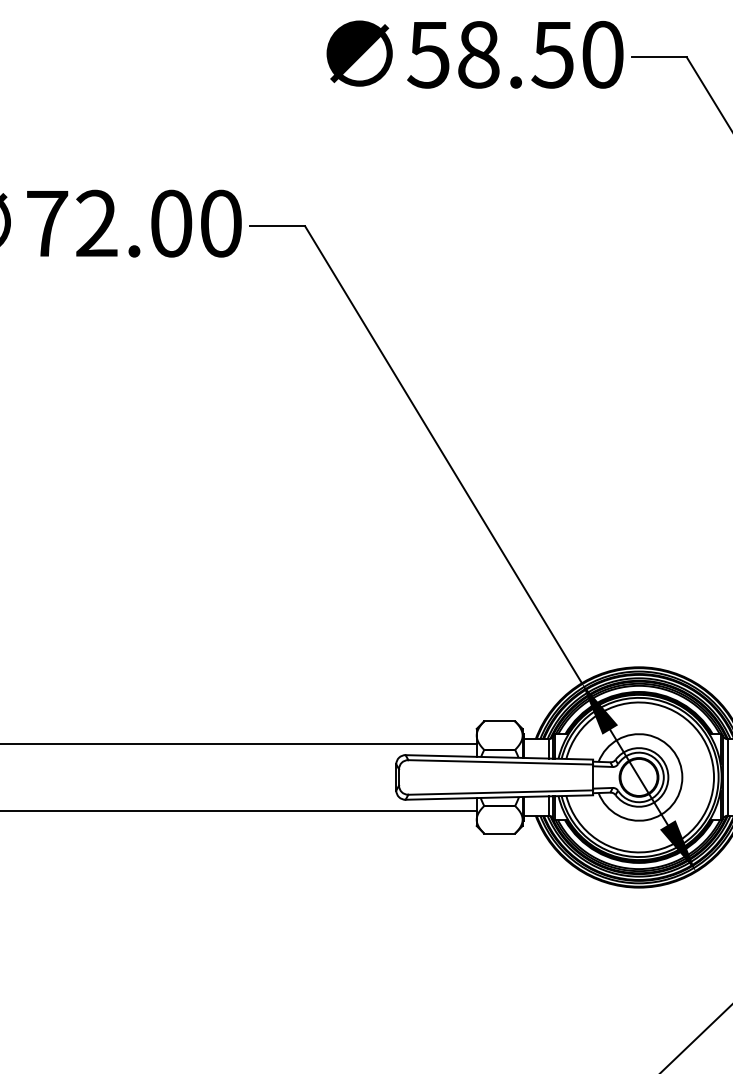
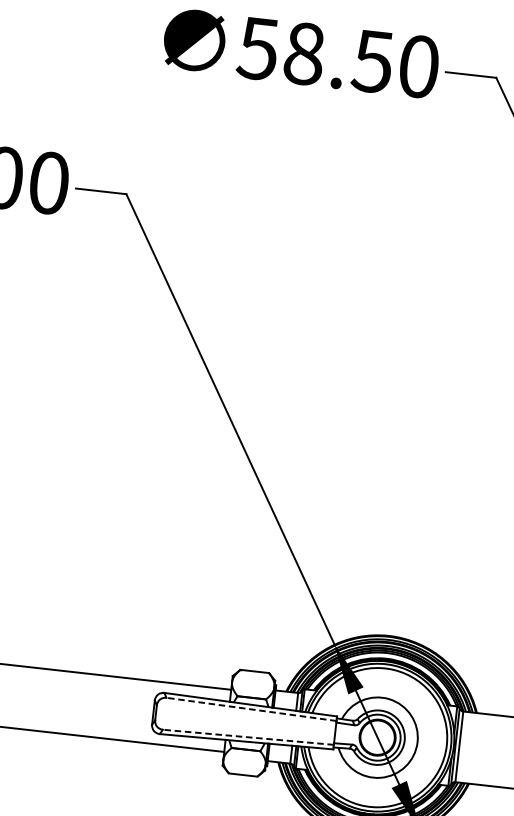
line: (500, 762) -> (251, 709), solid -> dashed
line: (500, 792) -> (248, 737), solid -> dashed

